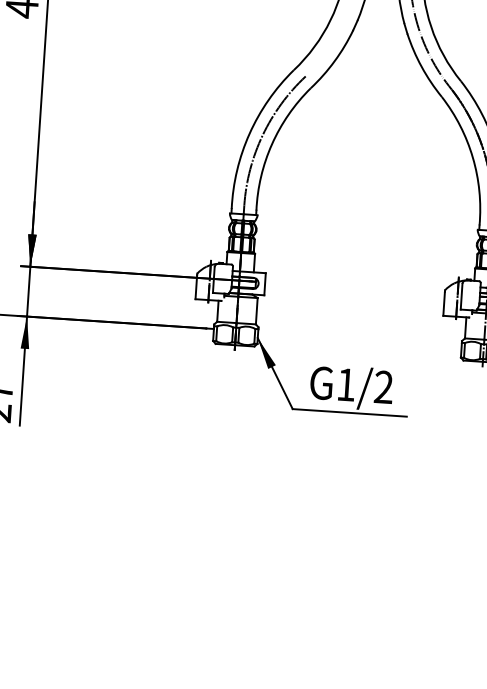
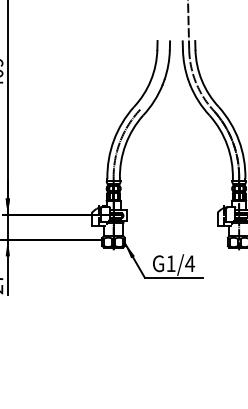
text: (384, 386) -> (190, 263), G1/2 -> G1/4

